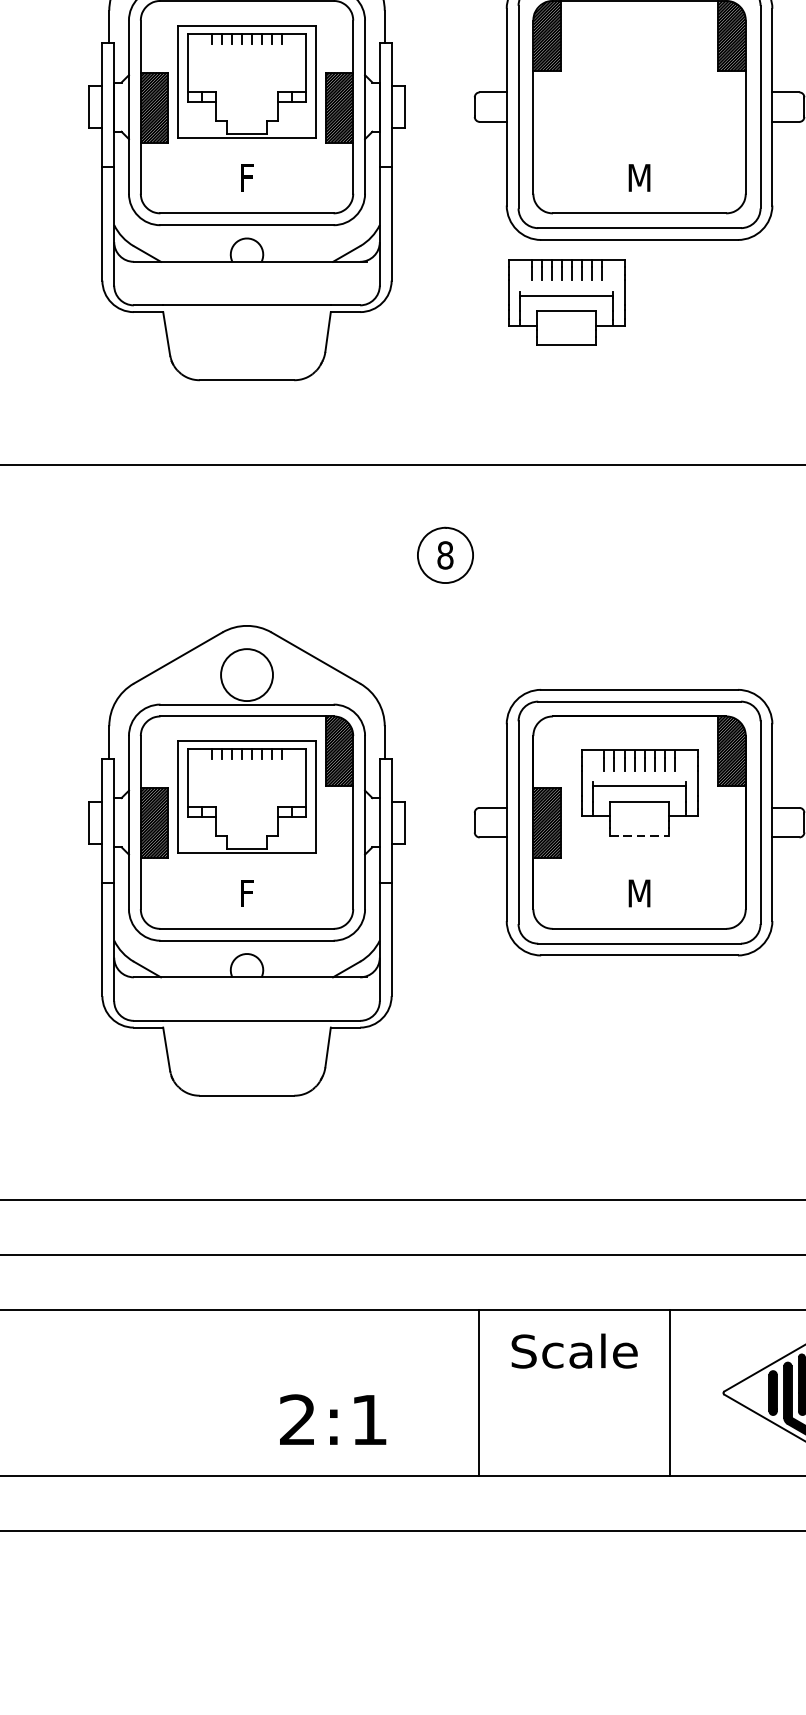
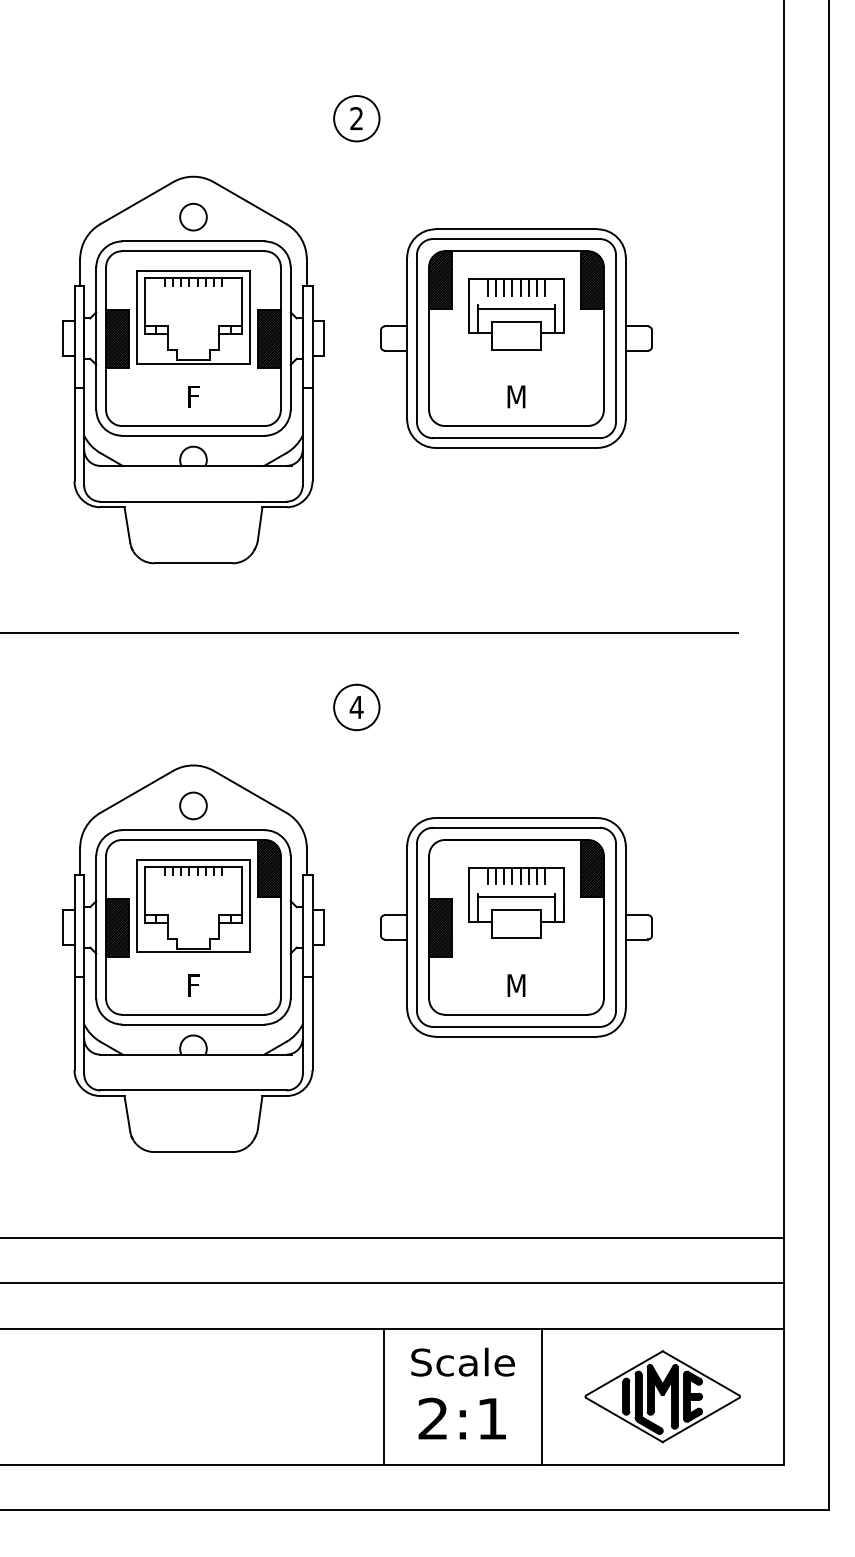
part: (566, 302) -> (516, 314), moved
text: (445, 555) -> (356, 707), 8 -> 4
circle: (247, 674) -> (193, 805), size x0.62
line: (639, 836) -> (516, 938), dashed -> solid
text: (332, 1419) -> (461, 1418), moved

